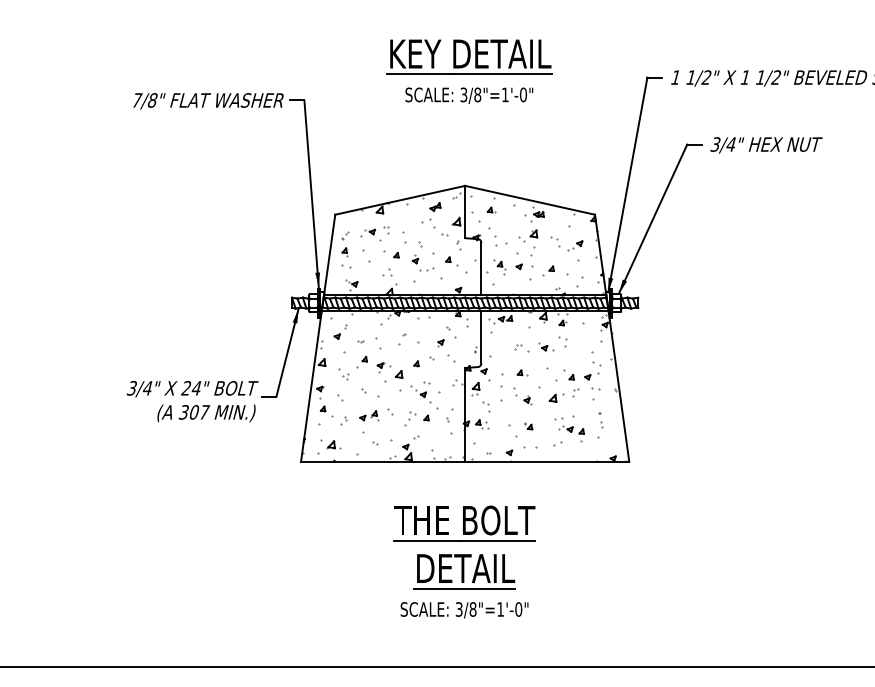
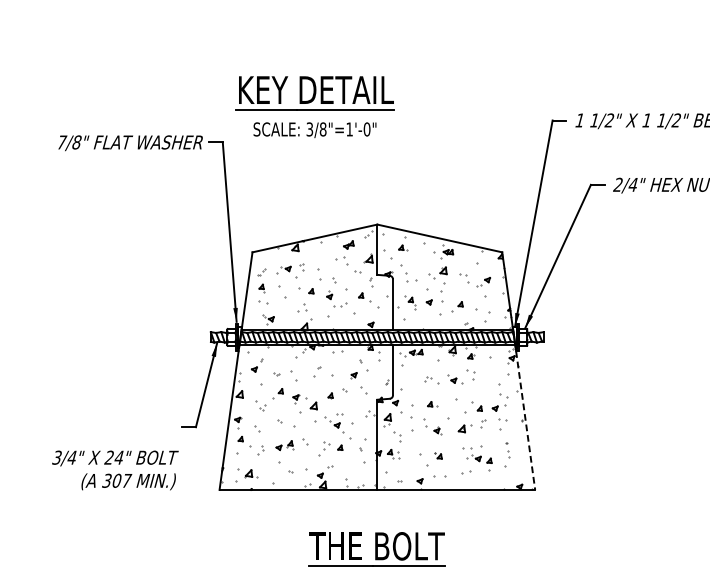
part: (469, 71) -> (315, 106), moved
text: (715, 144) -> (618, 184), 3/4" -> 2/4"
line: (619, 389) -> (525, 420), solid -> dashed
text: (192, 401) -> (115, 470), moved

